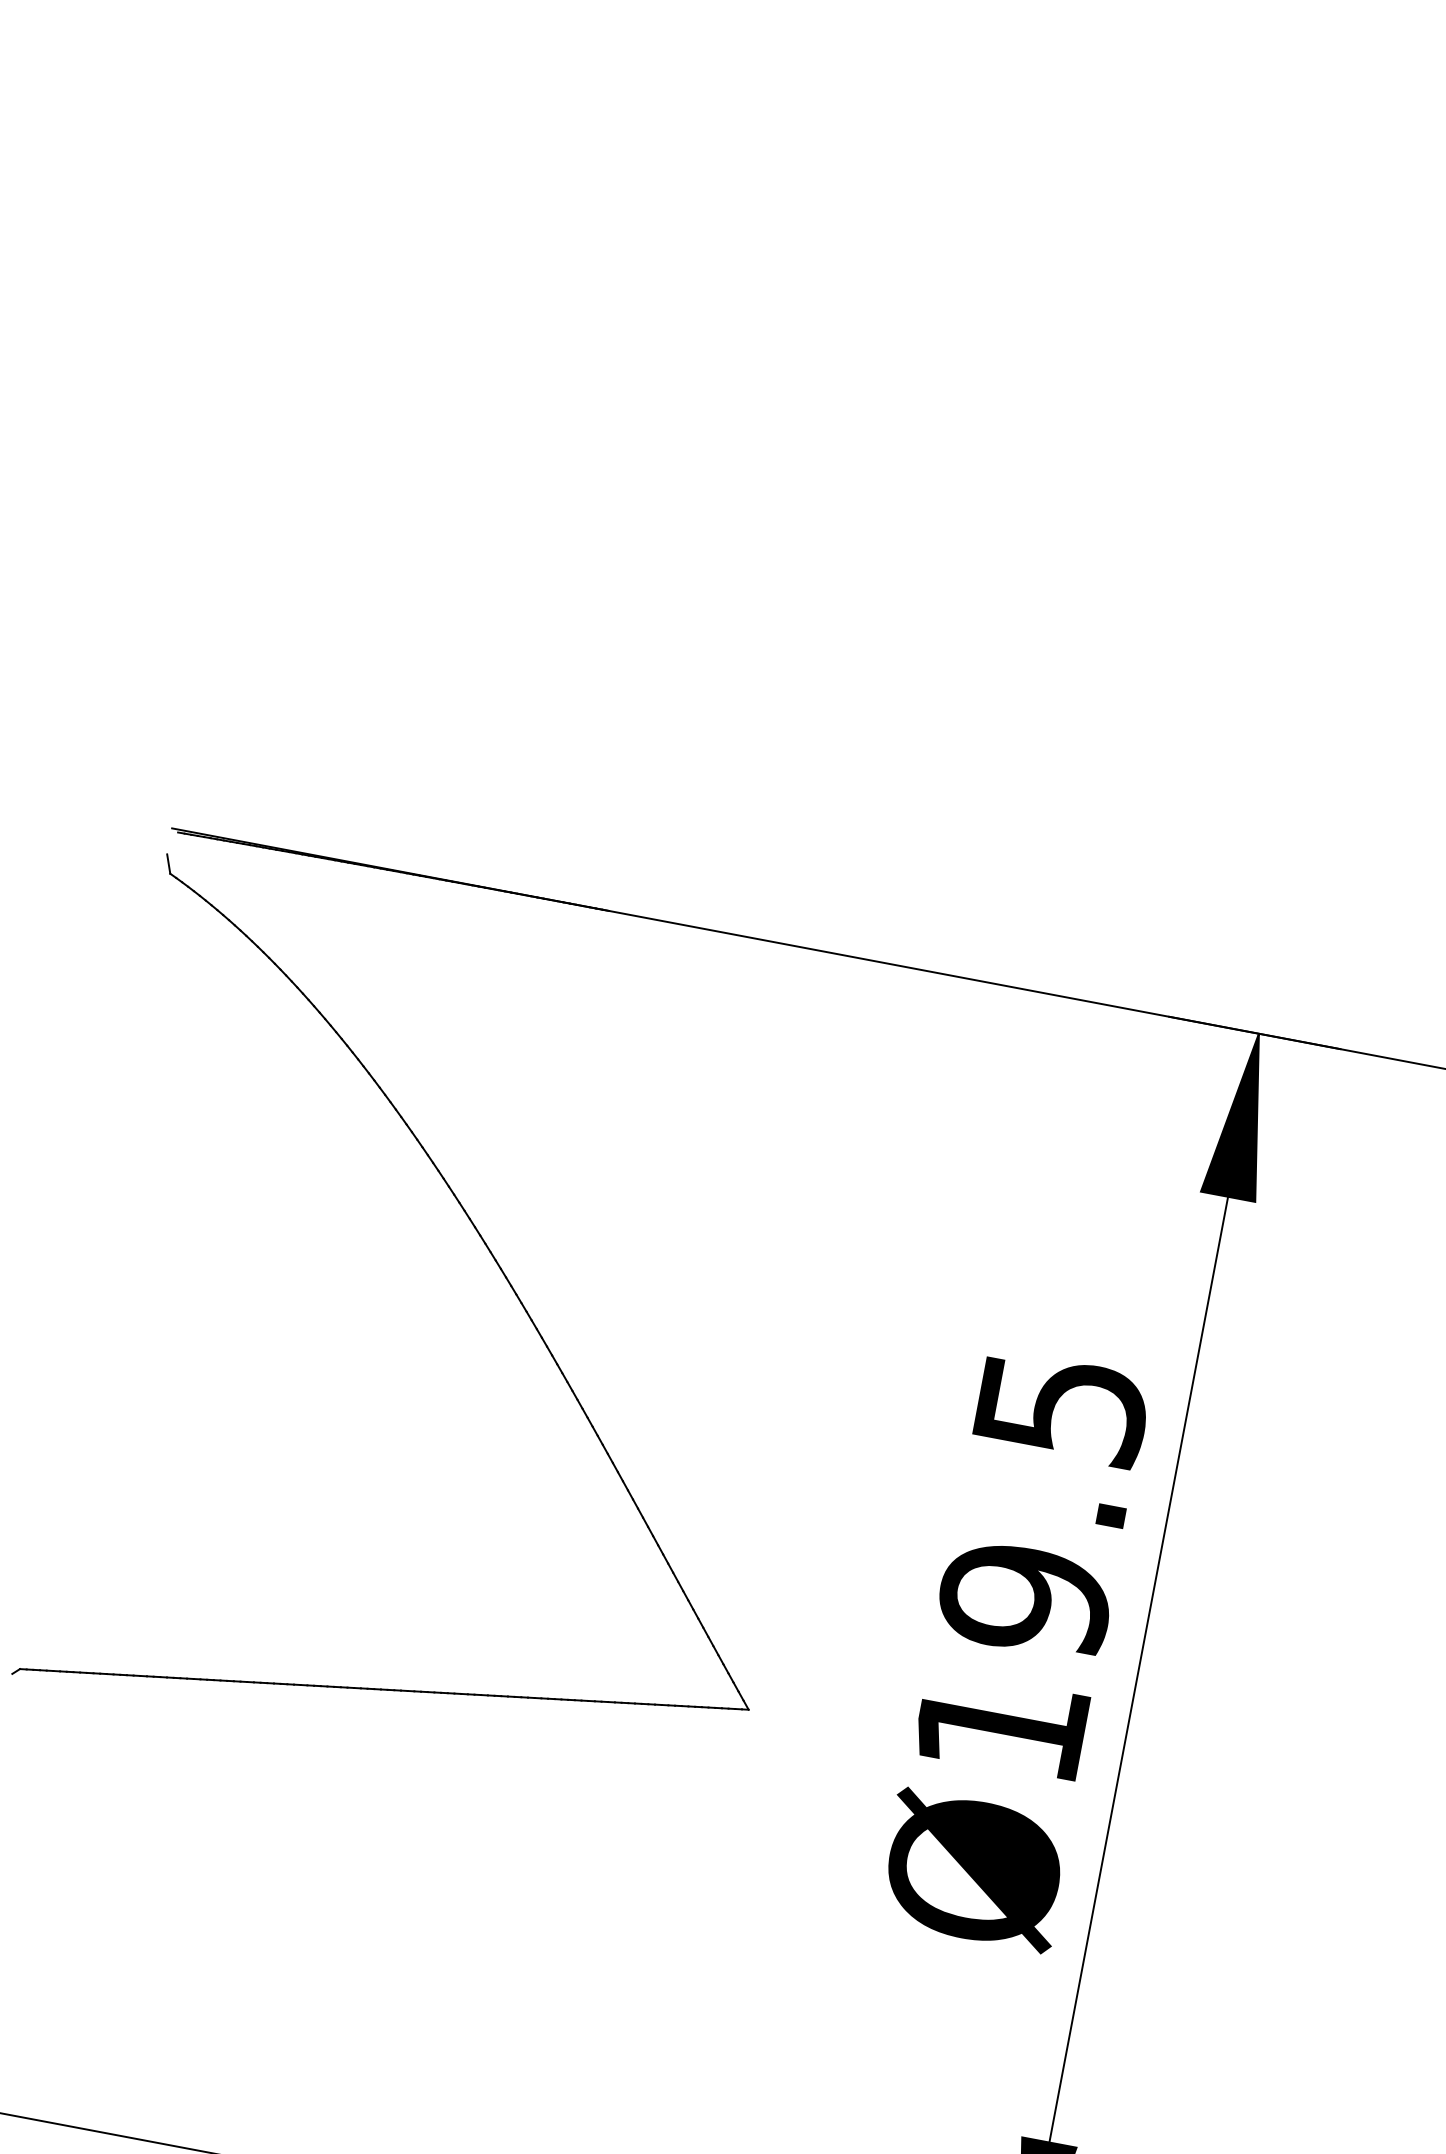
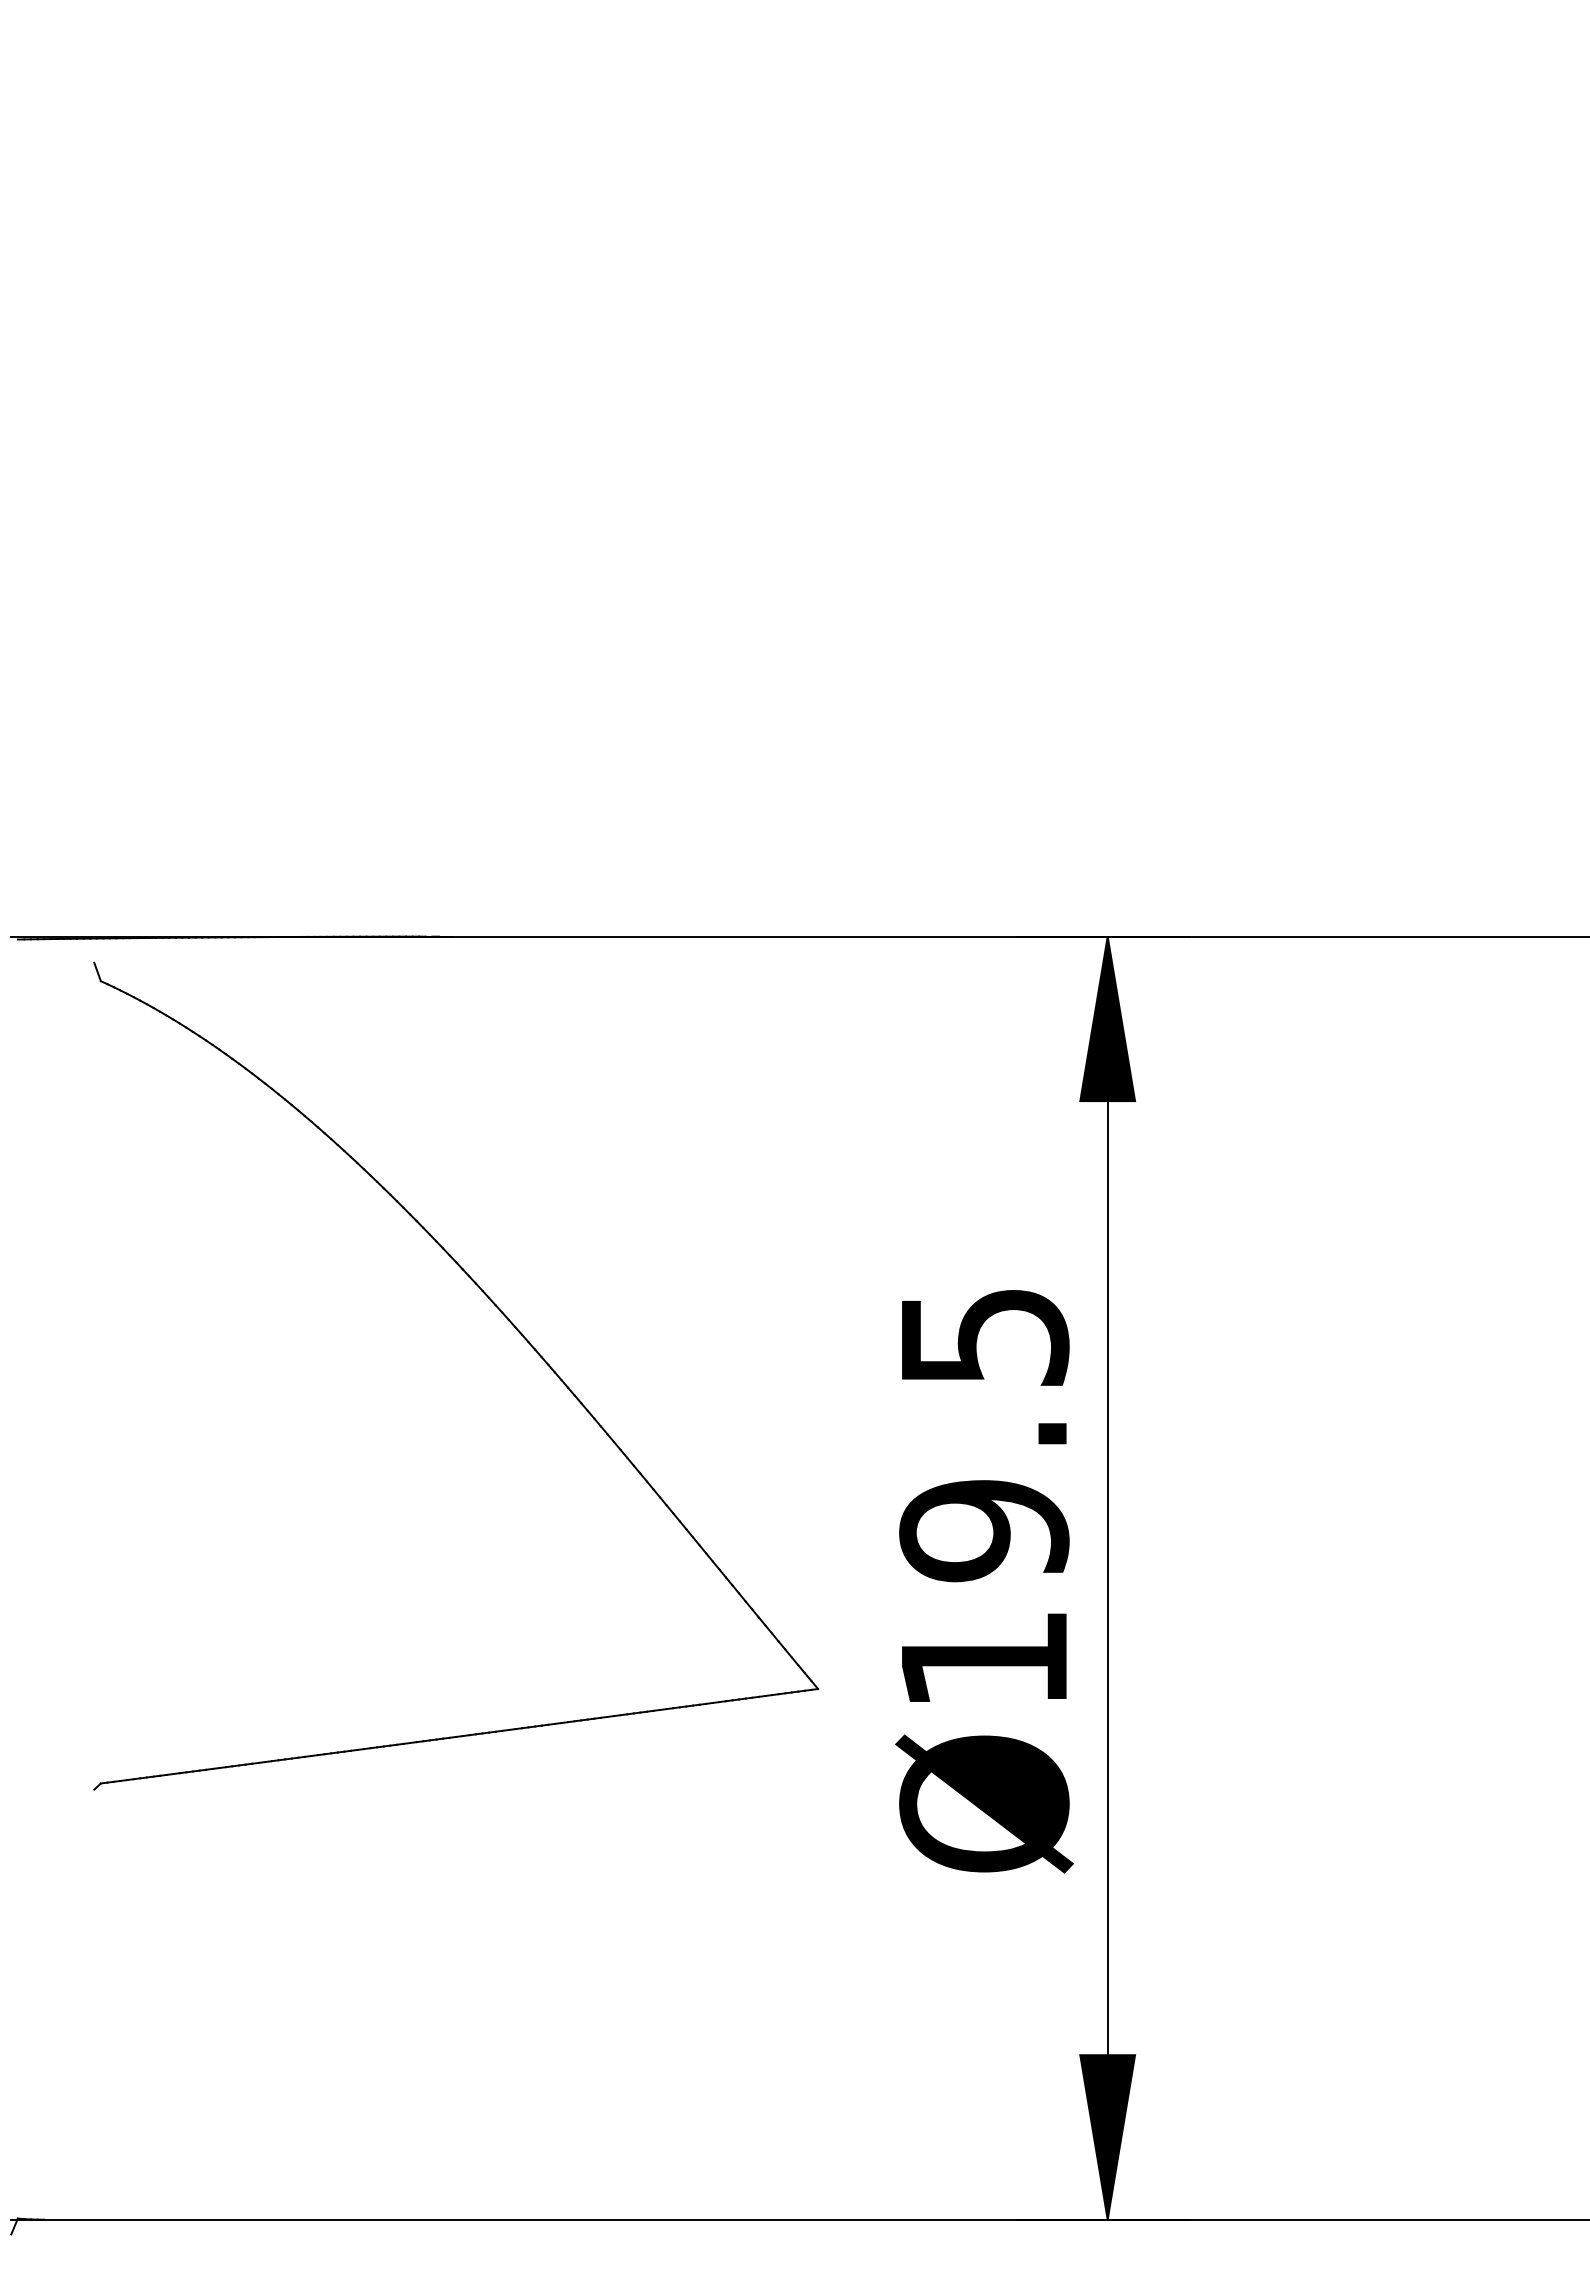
part: (511, 1288) -> (509, 1322), moved

